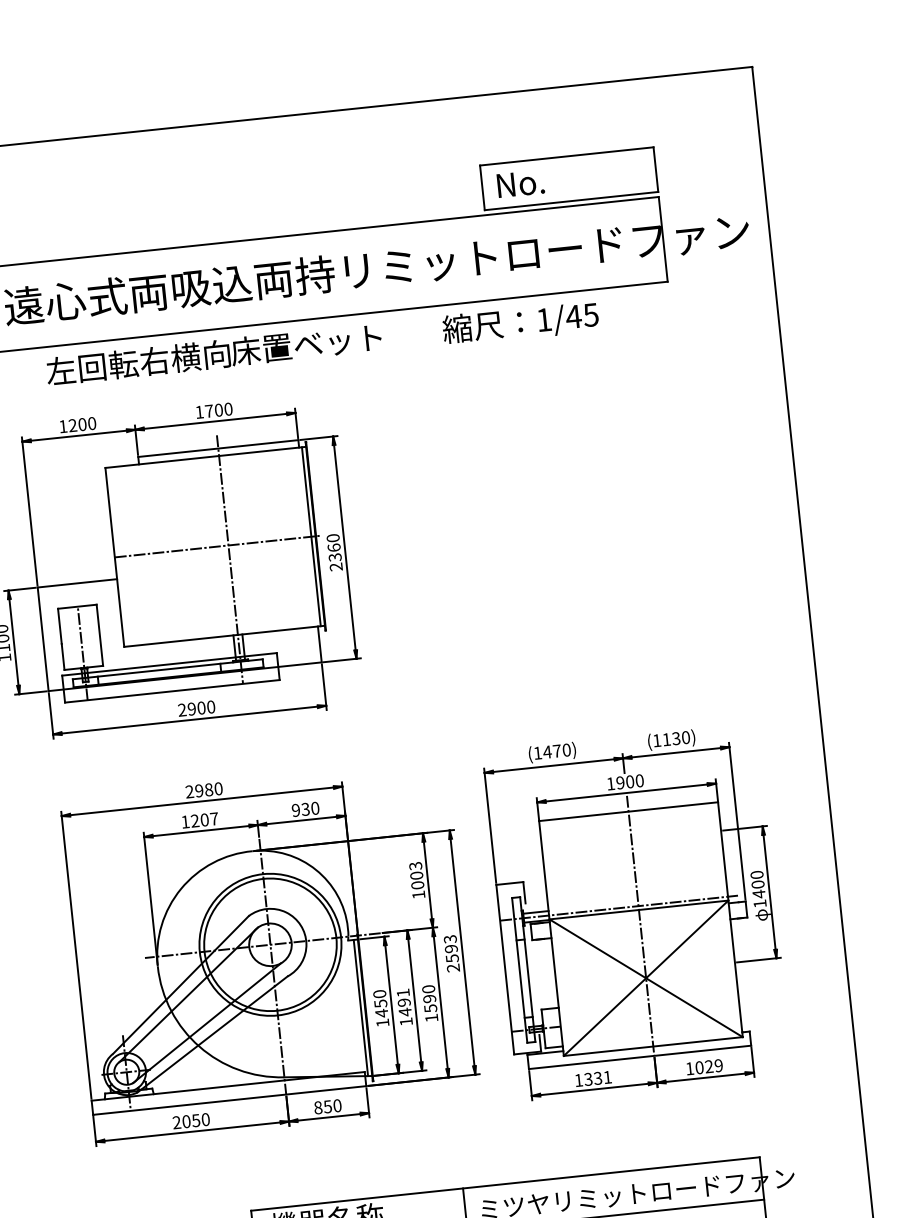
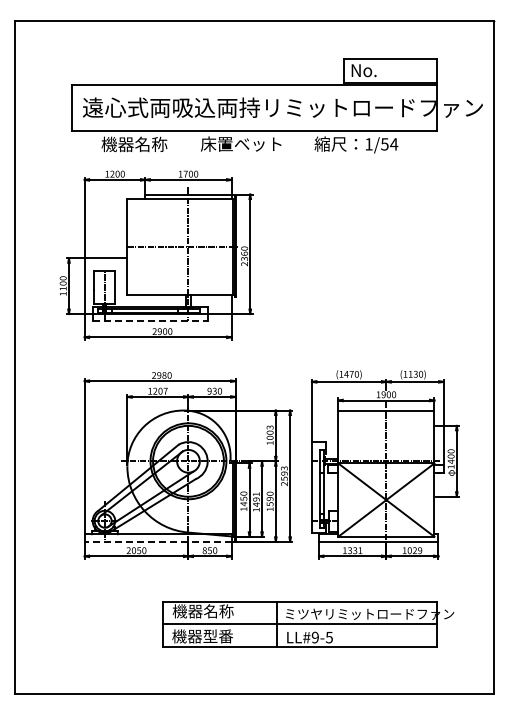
text: (582, 316) -> (389, 144), 1/45 -> 1/54
text: (137, 362) -> (150, 144), 左回転右横向 -> 機器名称
line: (172, 692) -> (150, 321), solid -> dashed
line: (228, 1100) -> (157, 541), solid -> dashed

